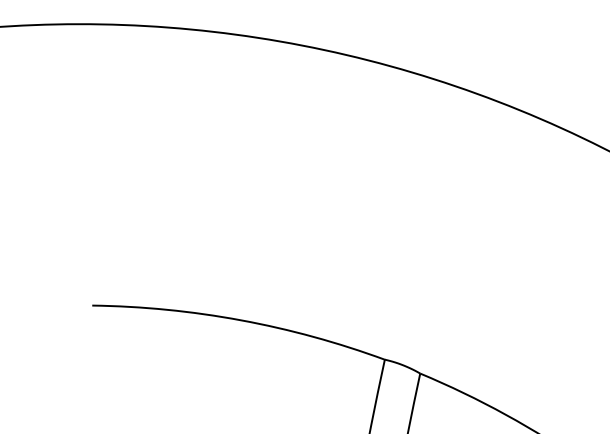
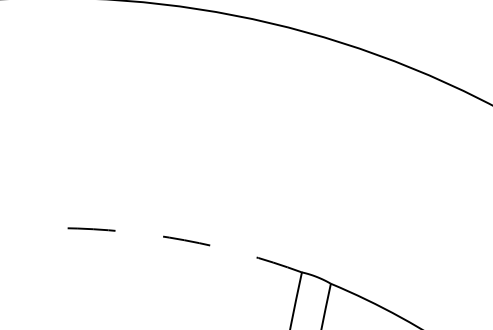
arc: (240, 320) -> (183, 240), solid -> dashed

